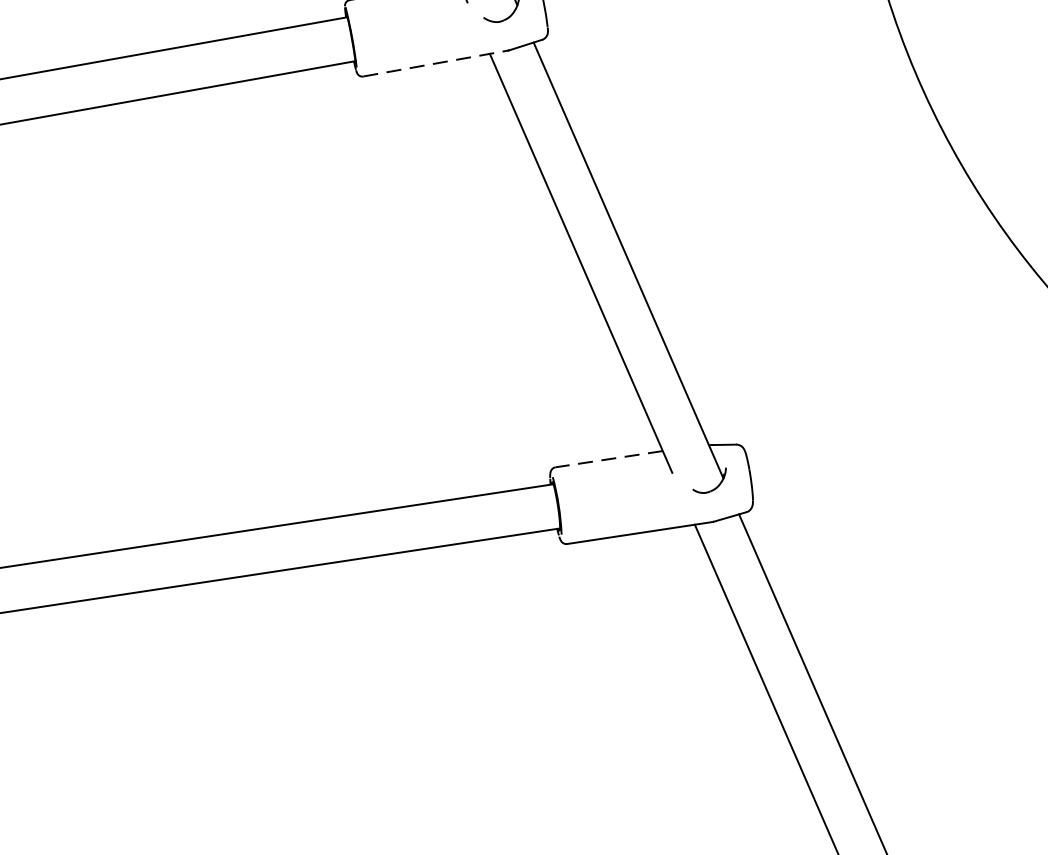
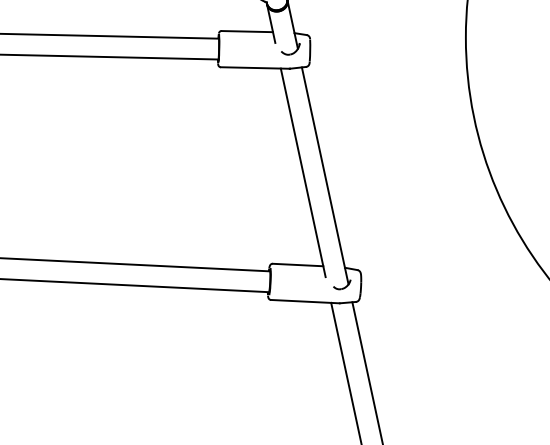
line: (436, 64) -> (255, 68), dashed -> solid
line: (608, 460) -> (297, 265), dashed -> solid

